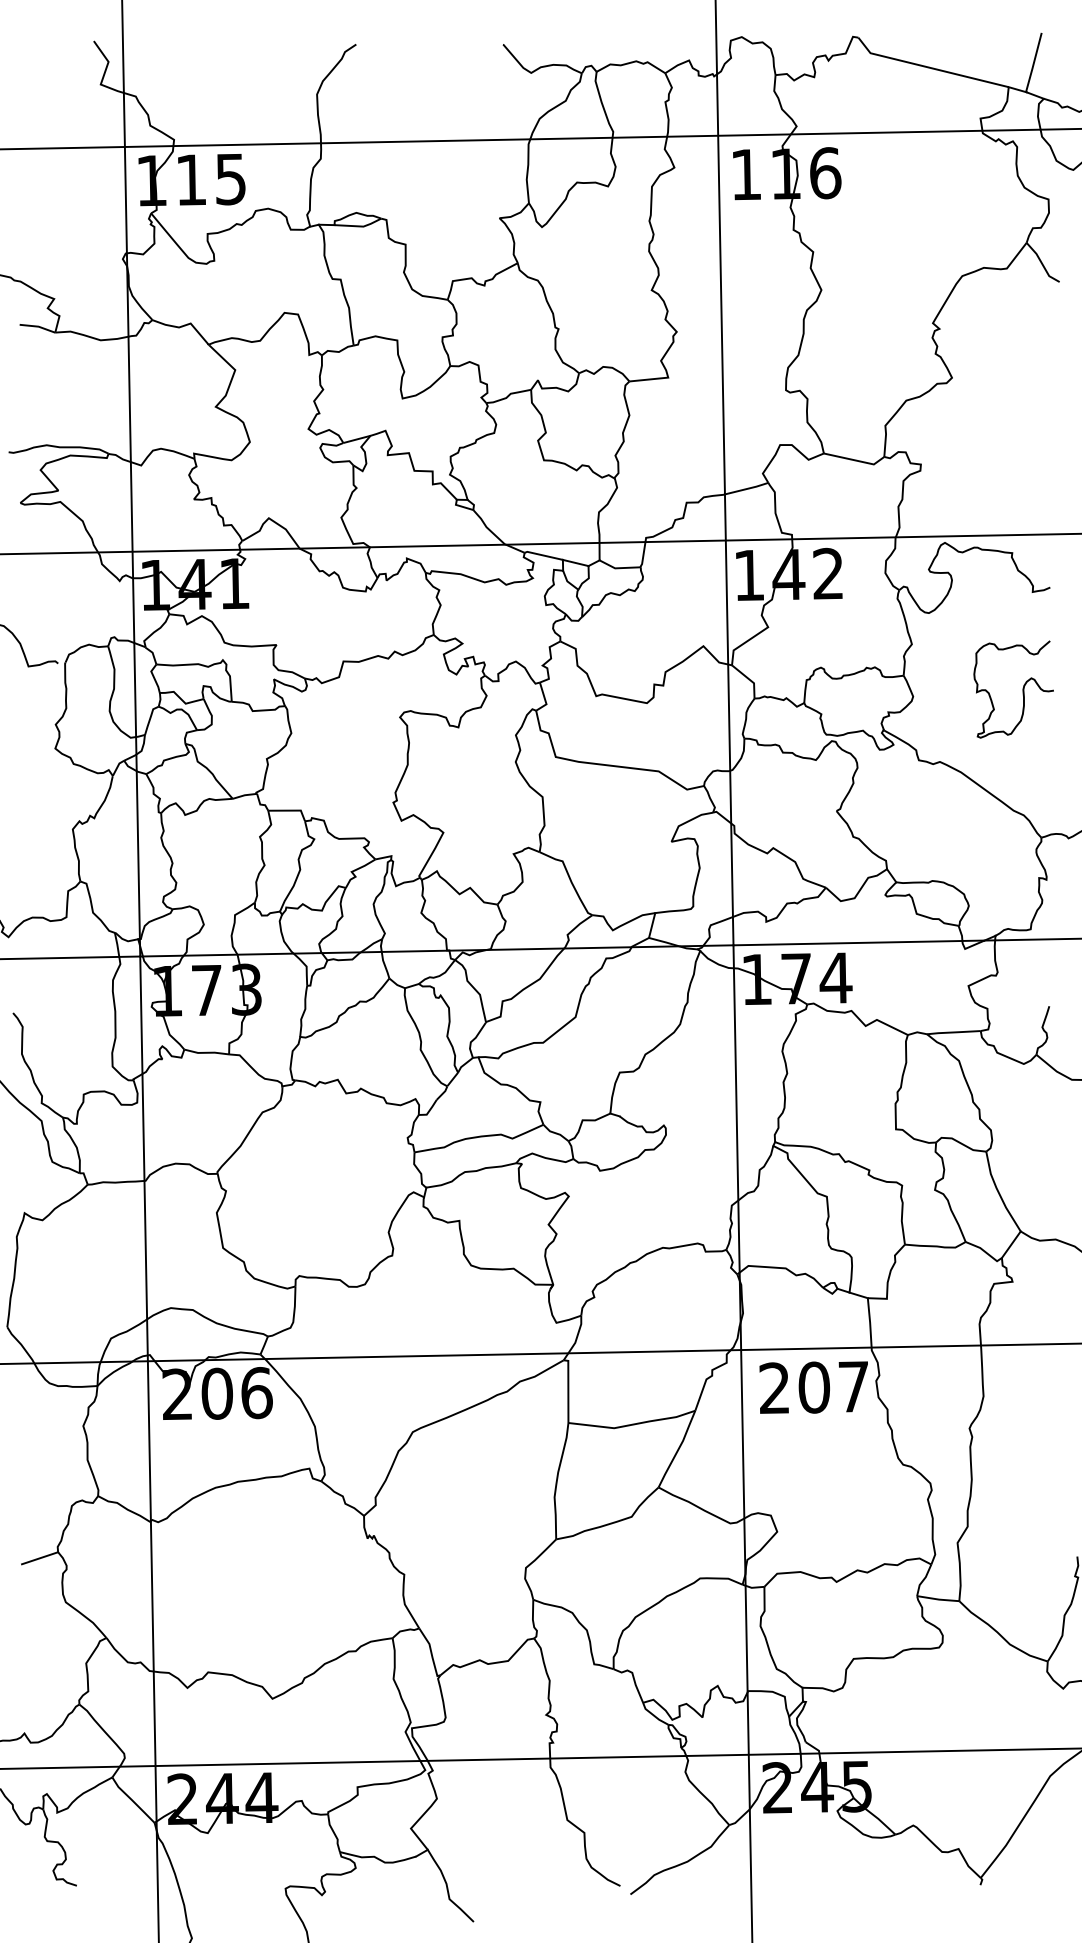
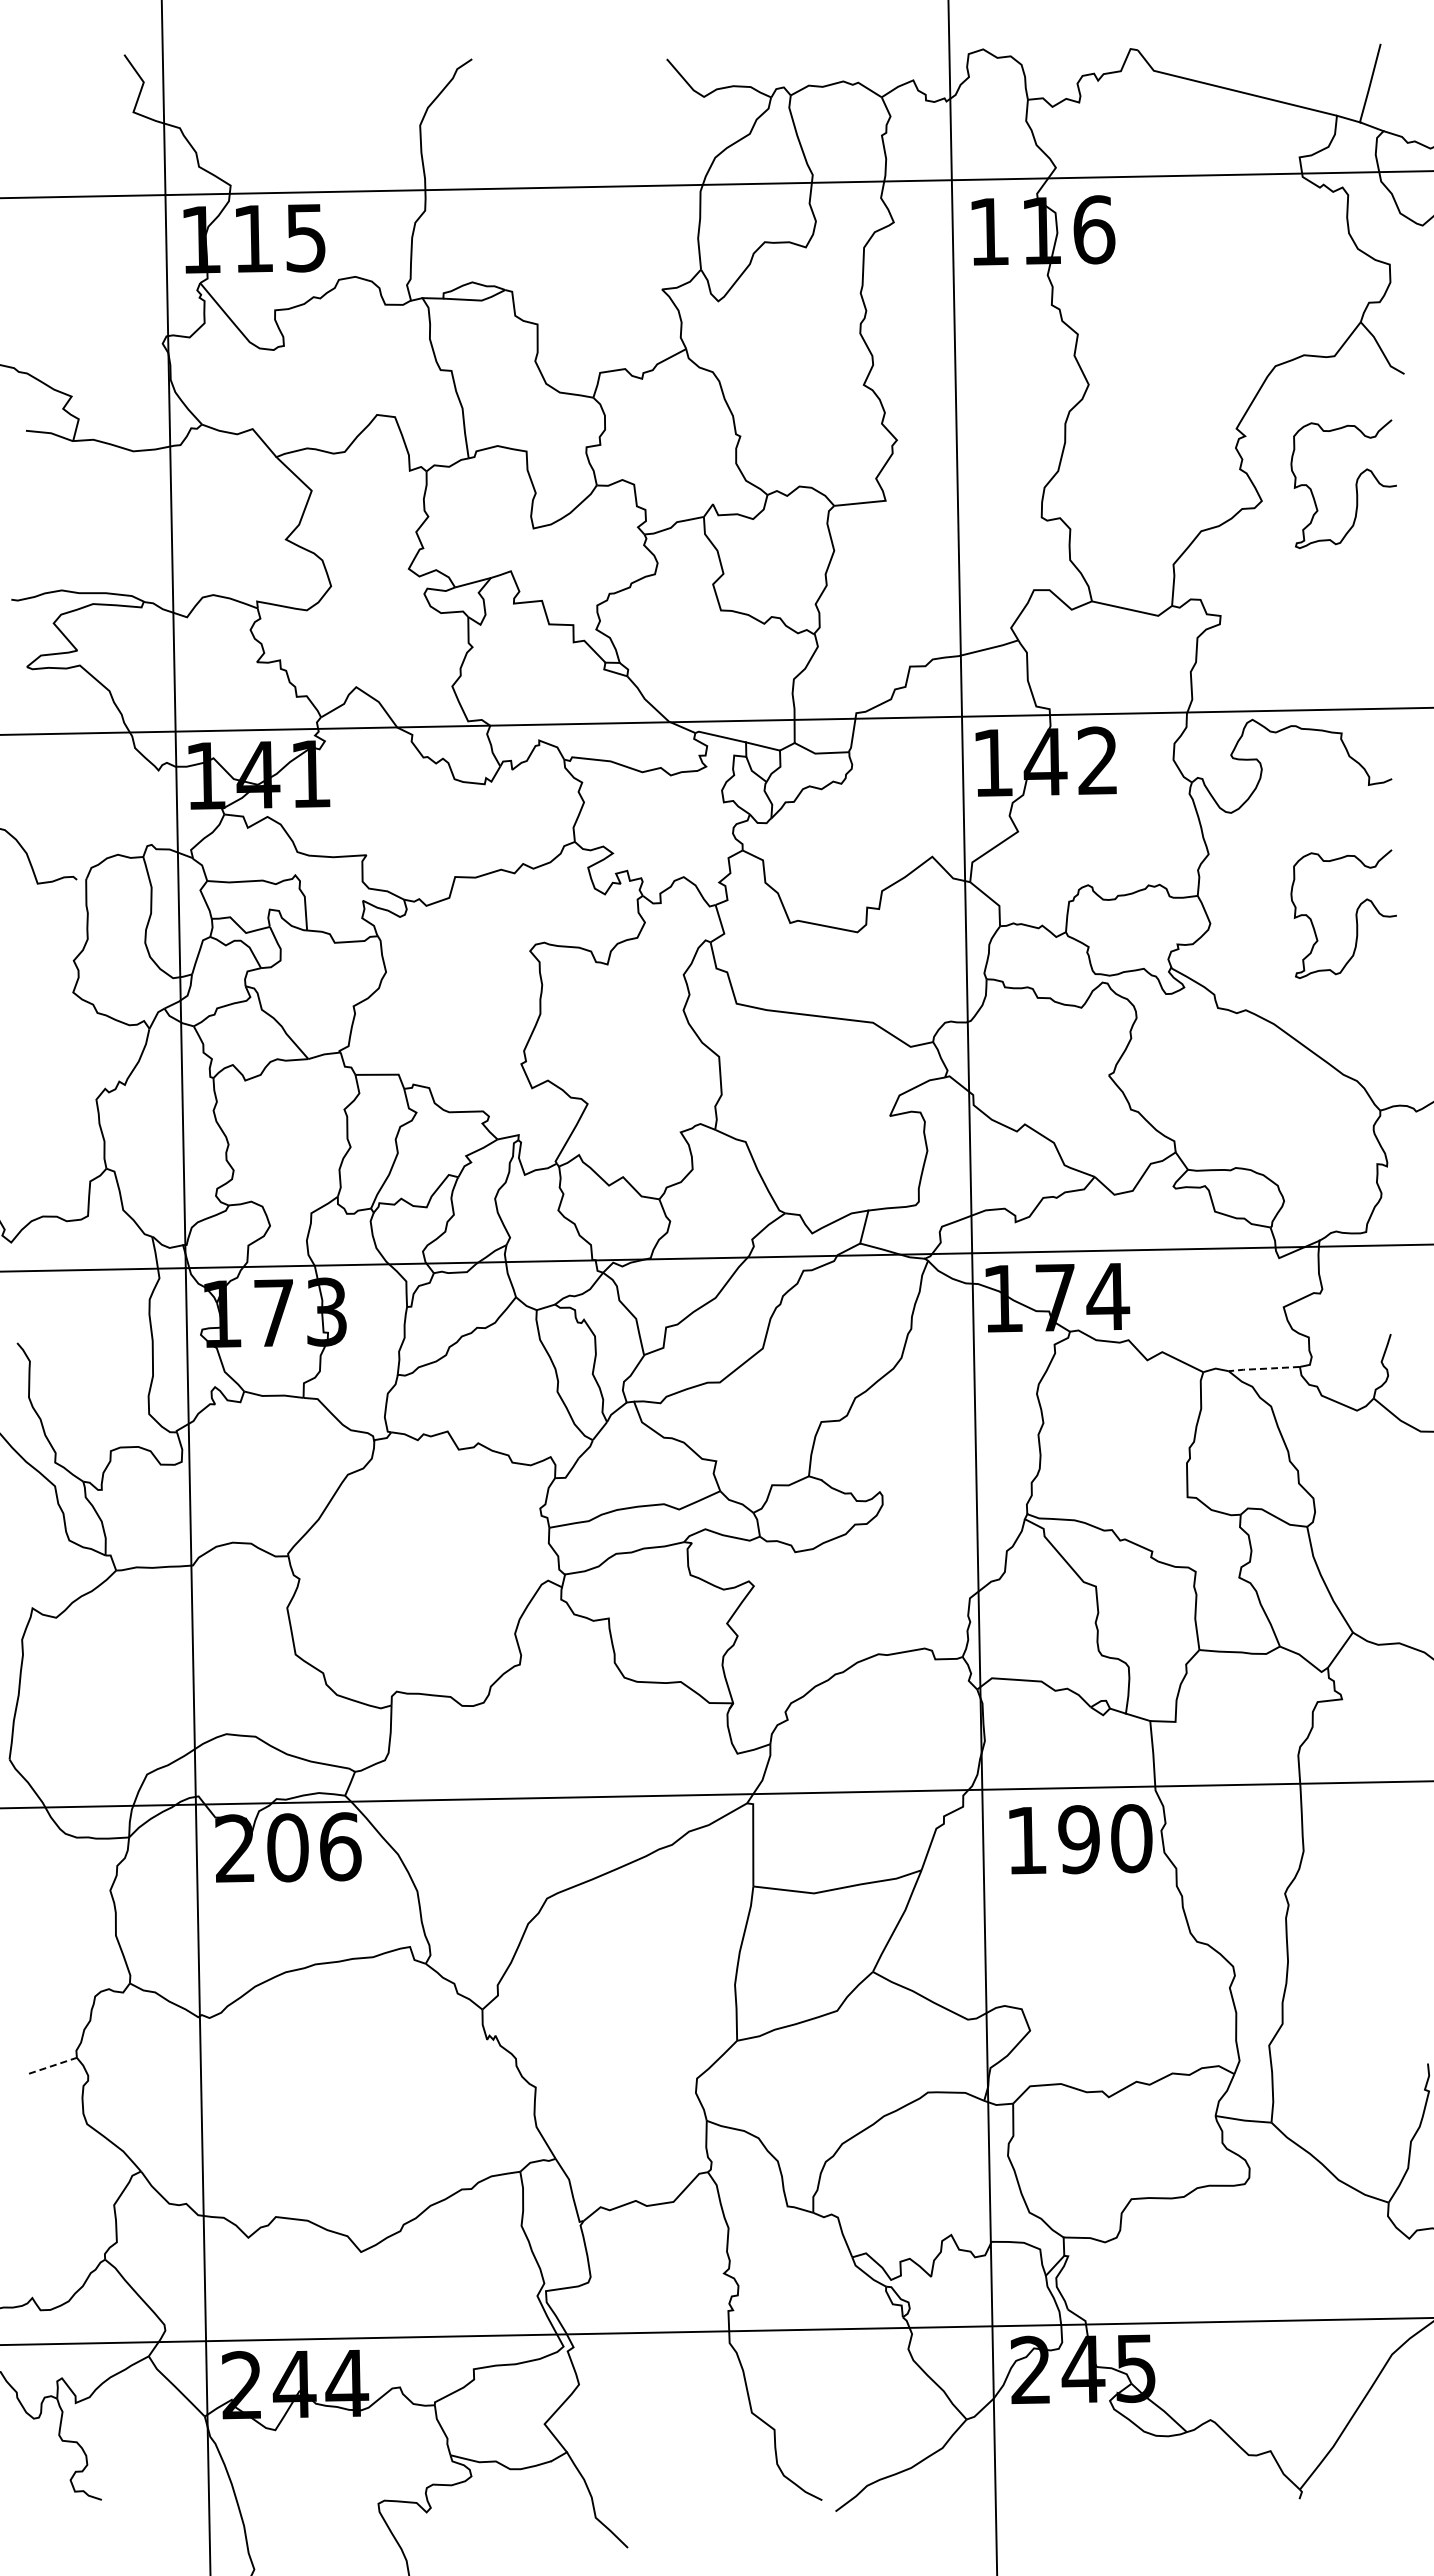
curve: (1022, 365) -> (1355, 484), added
line: (953, 1032) -> (1263, 1368), solid -> dashed
text: (814, 1387) -> (1079, 1839), 207 -> 190
line: (40, 1558) -> (53, 2065), solid -> dashed

